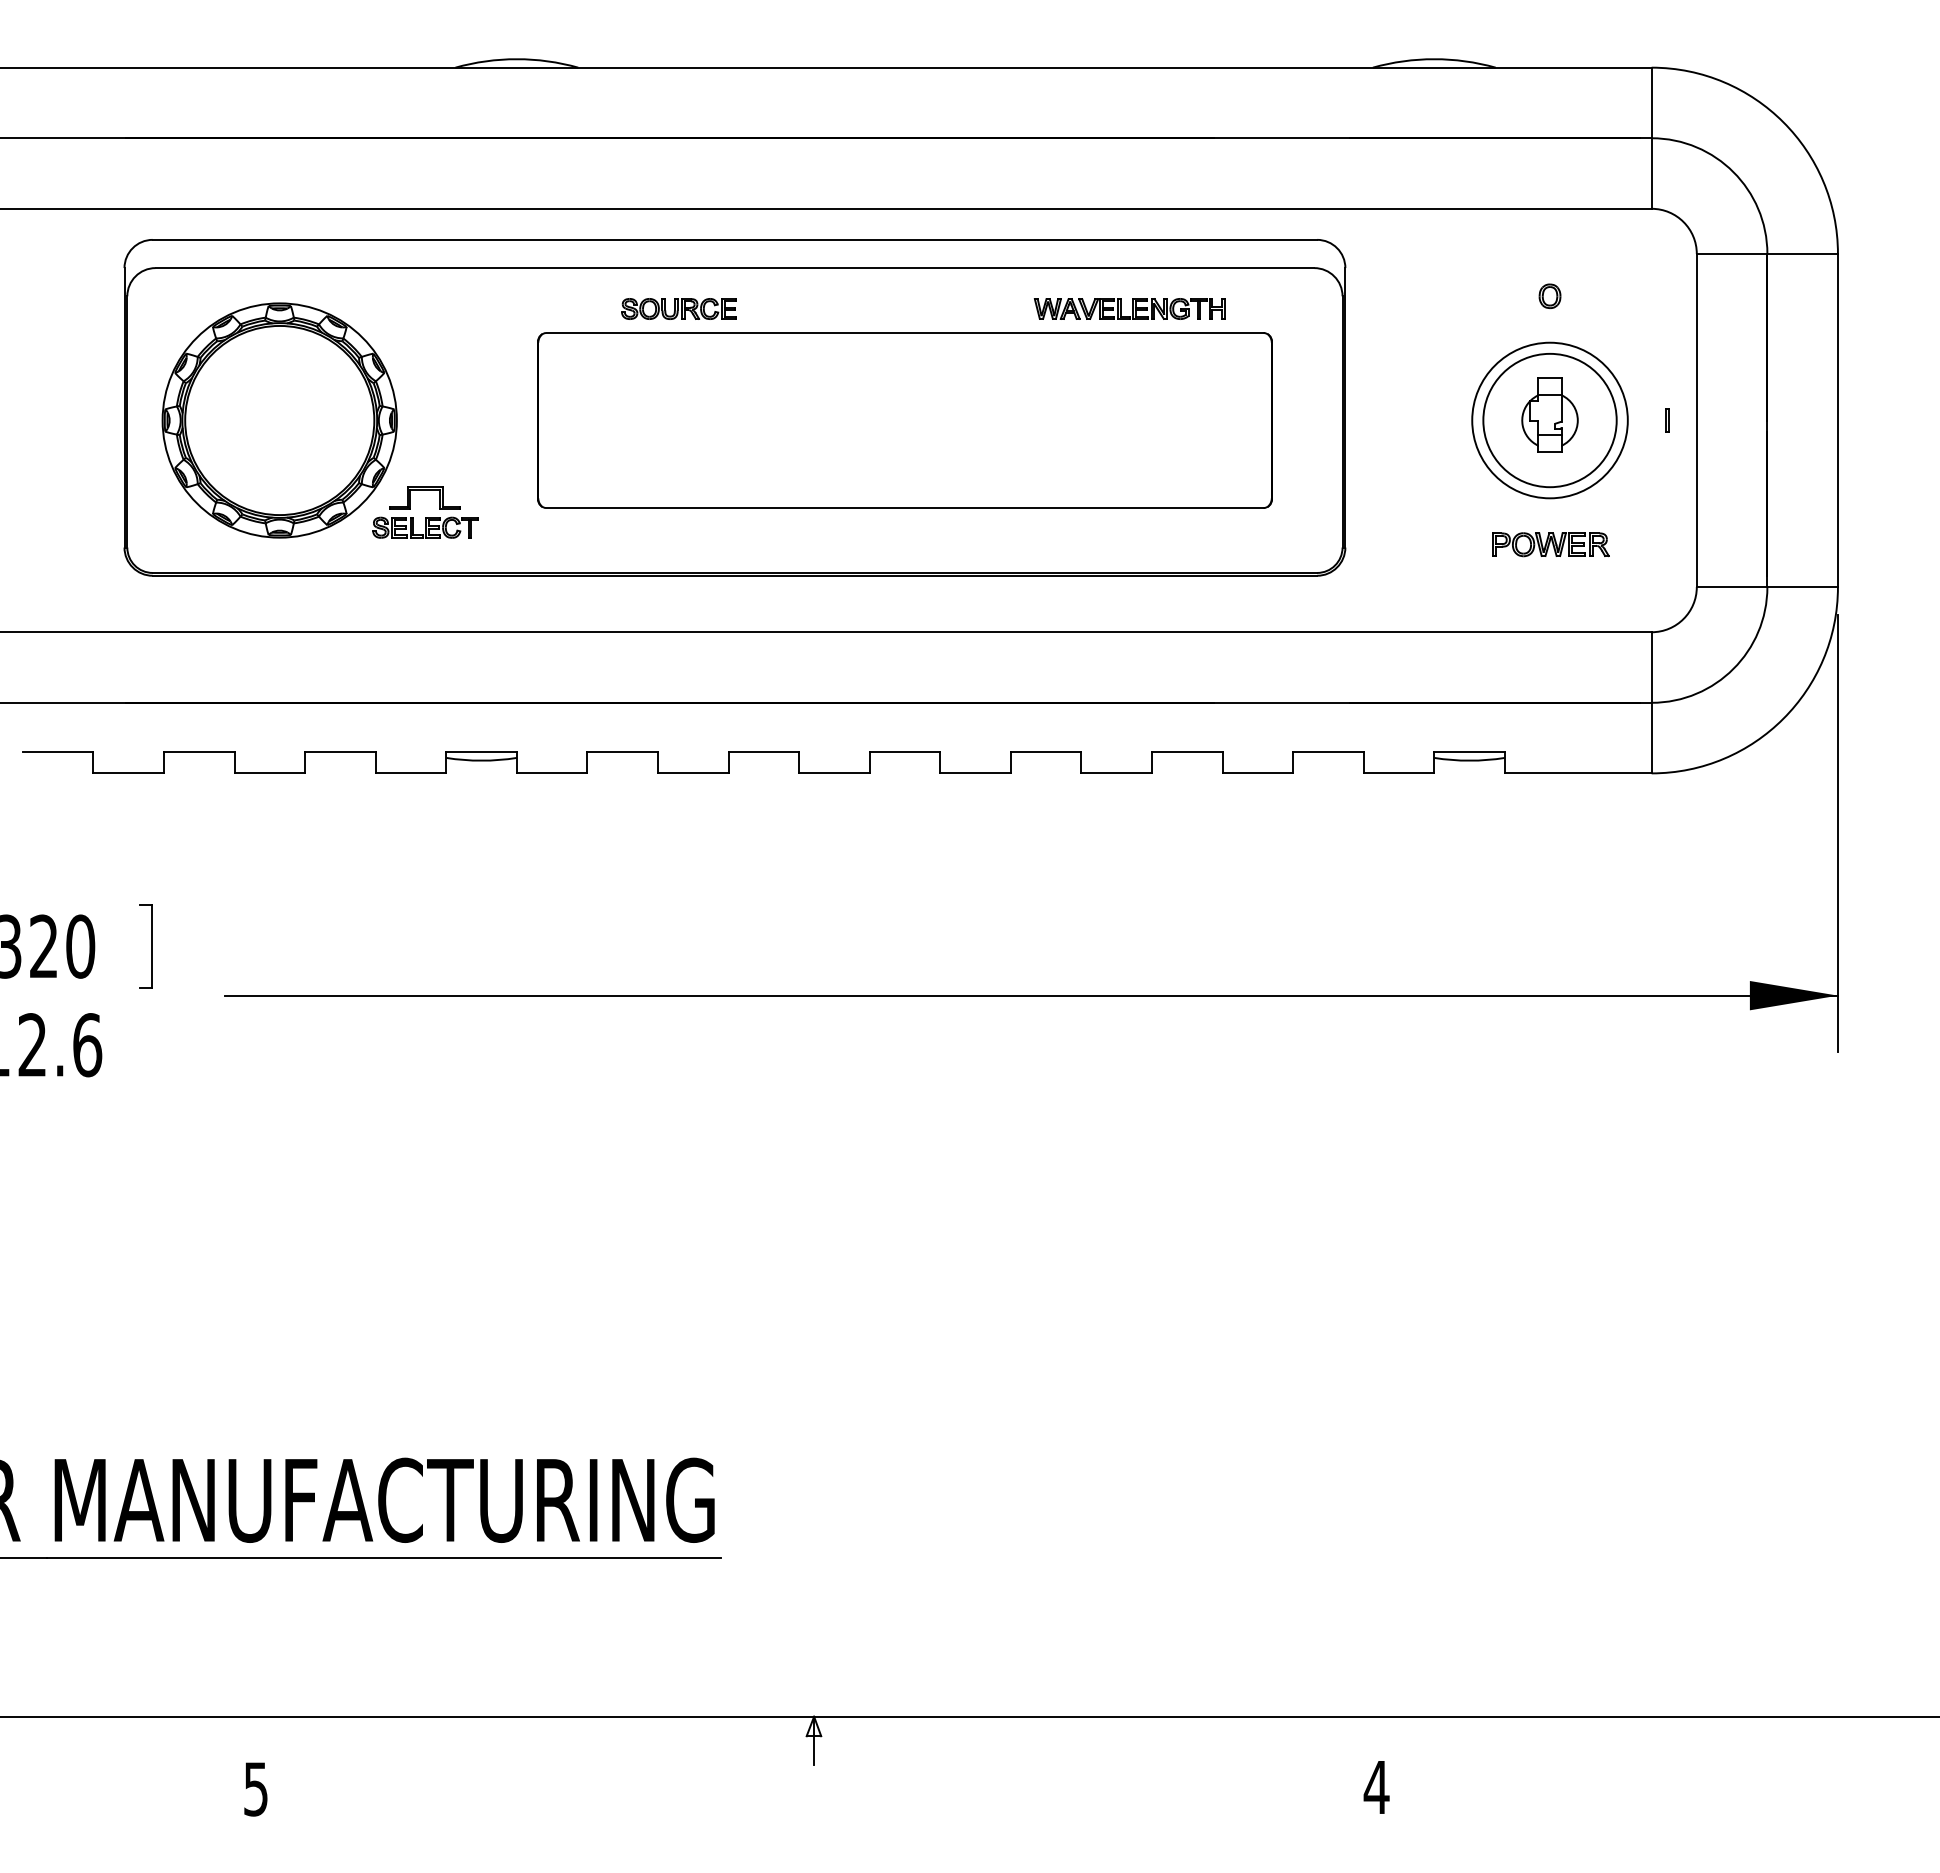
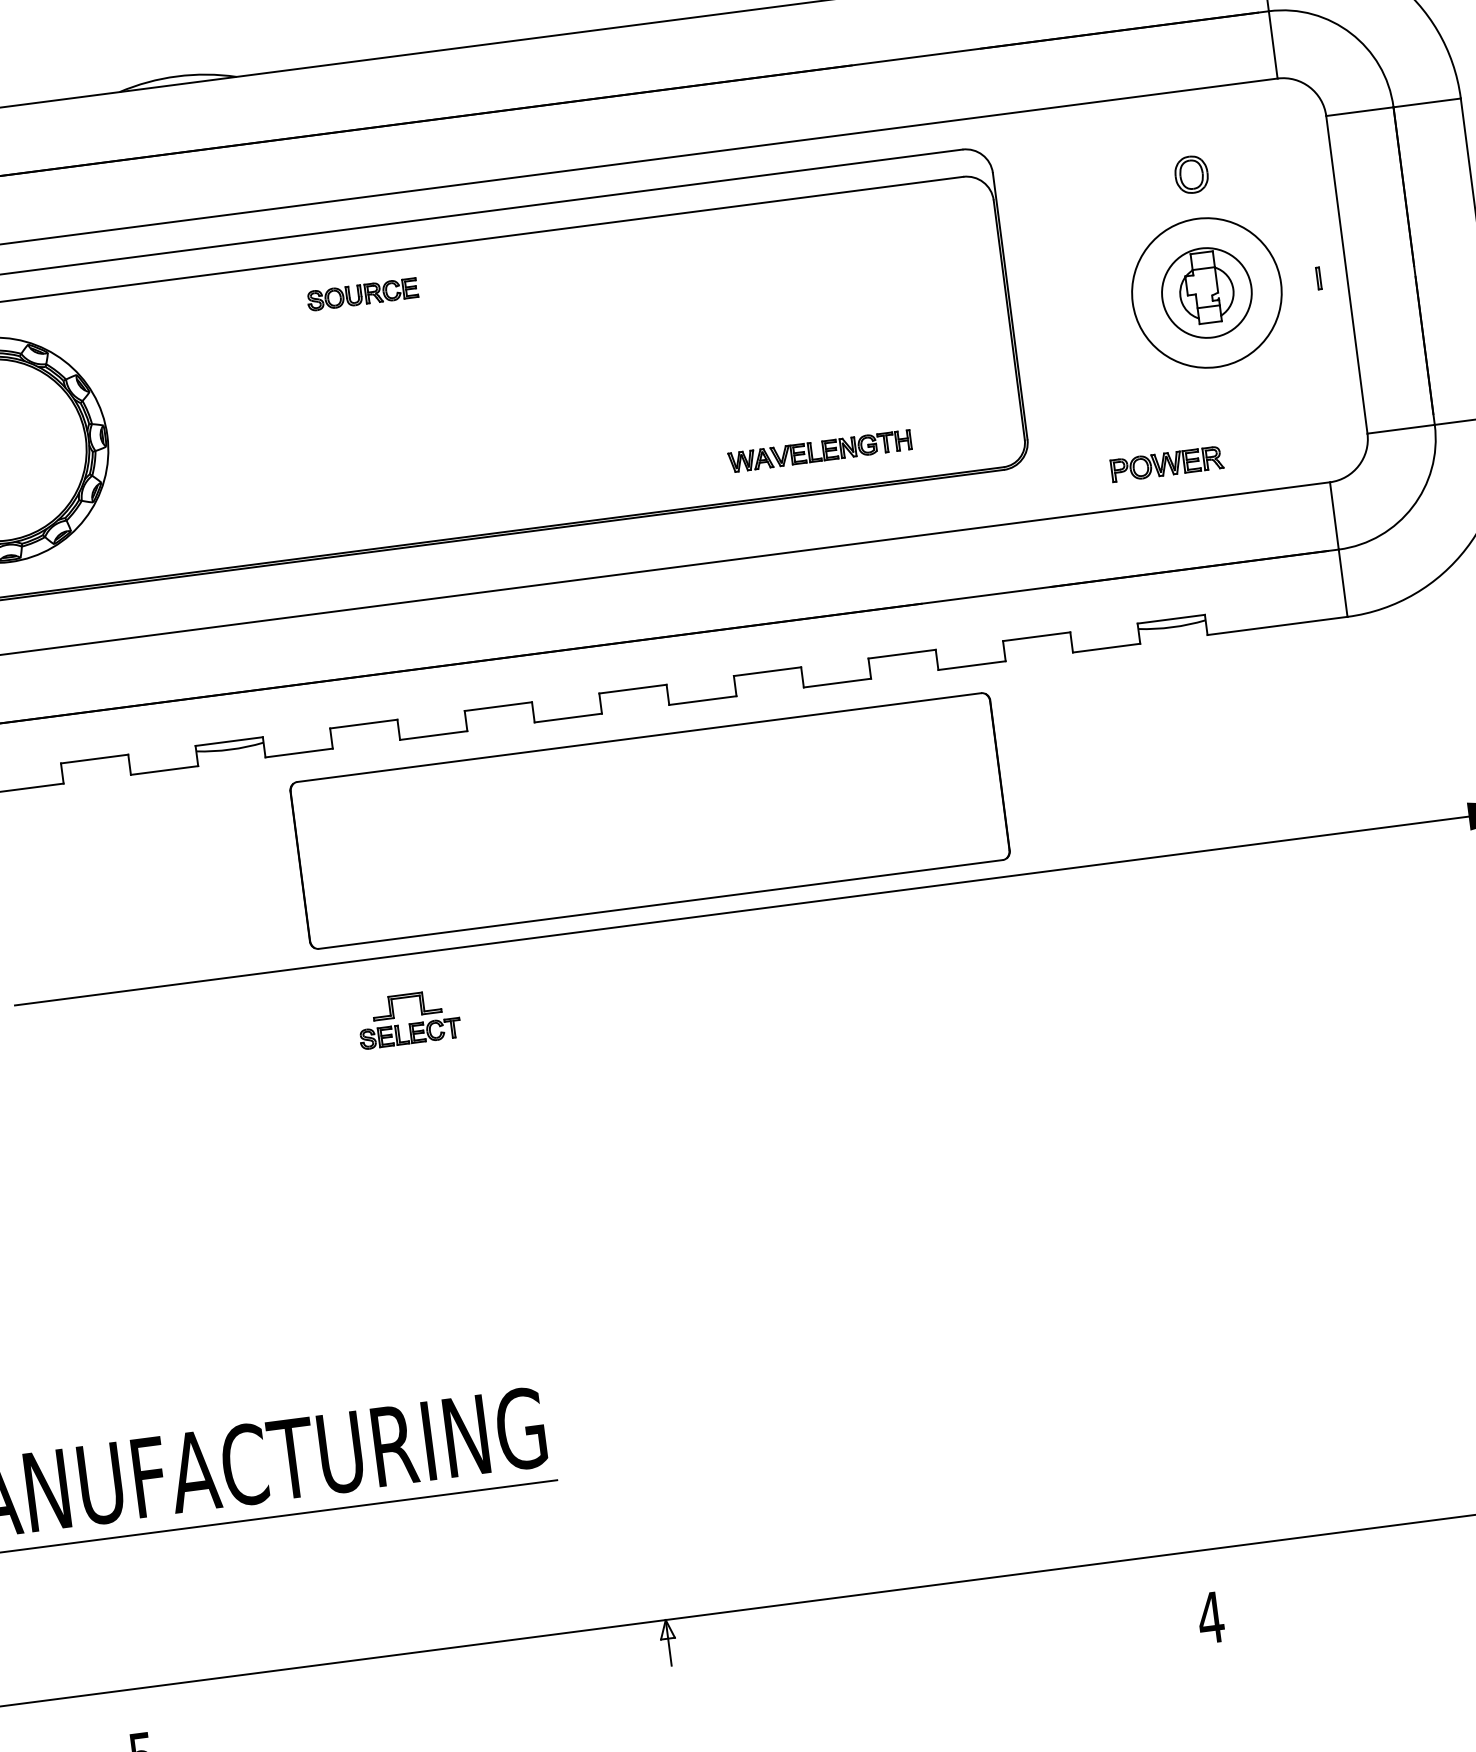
part: (1549, 295) -> (1190, 173), size x1.6
part: (1129, 308) -> (819, 450), moved
part: (904, 420) -> (649, 821), moved
circle: (1549, 420) -> (1206, 293), size x0.7
part: (425, 512) -> (408, 1019), moved
part: (1550, 544) -> (1166, 464), moved

